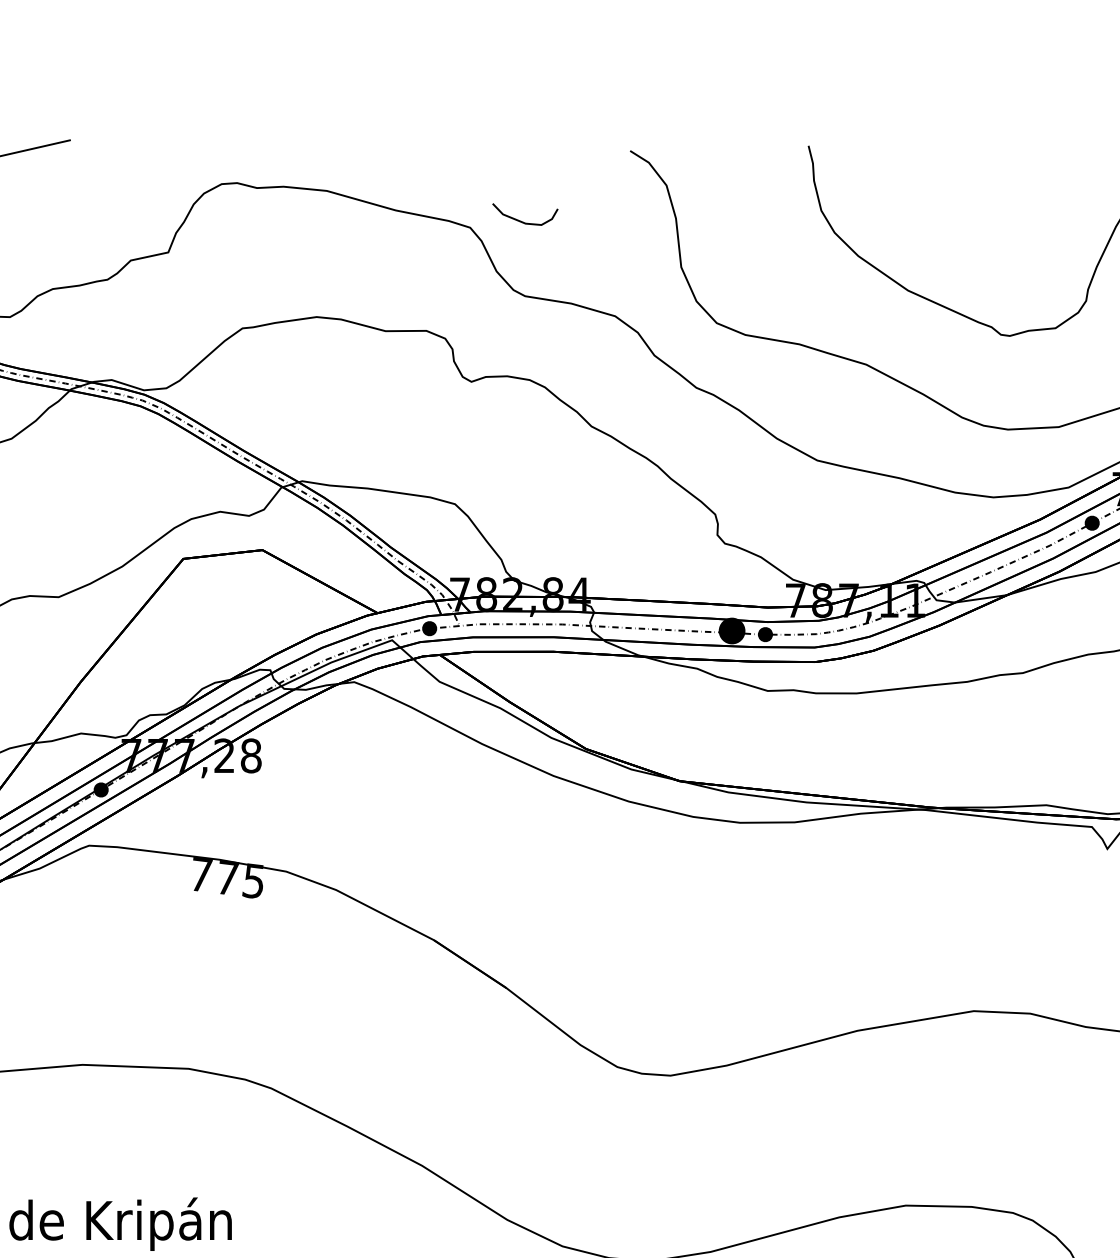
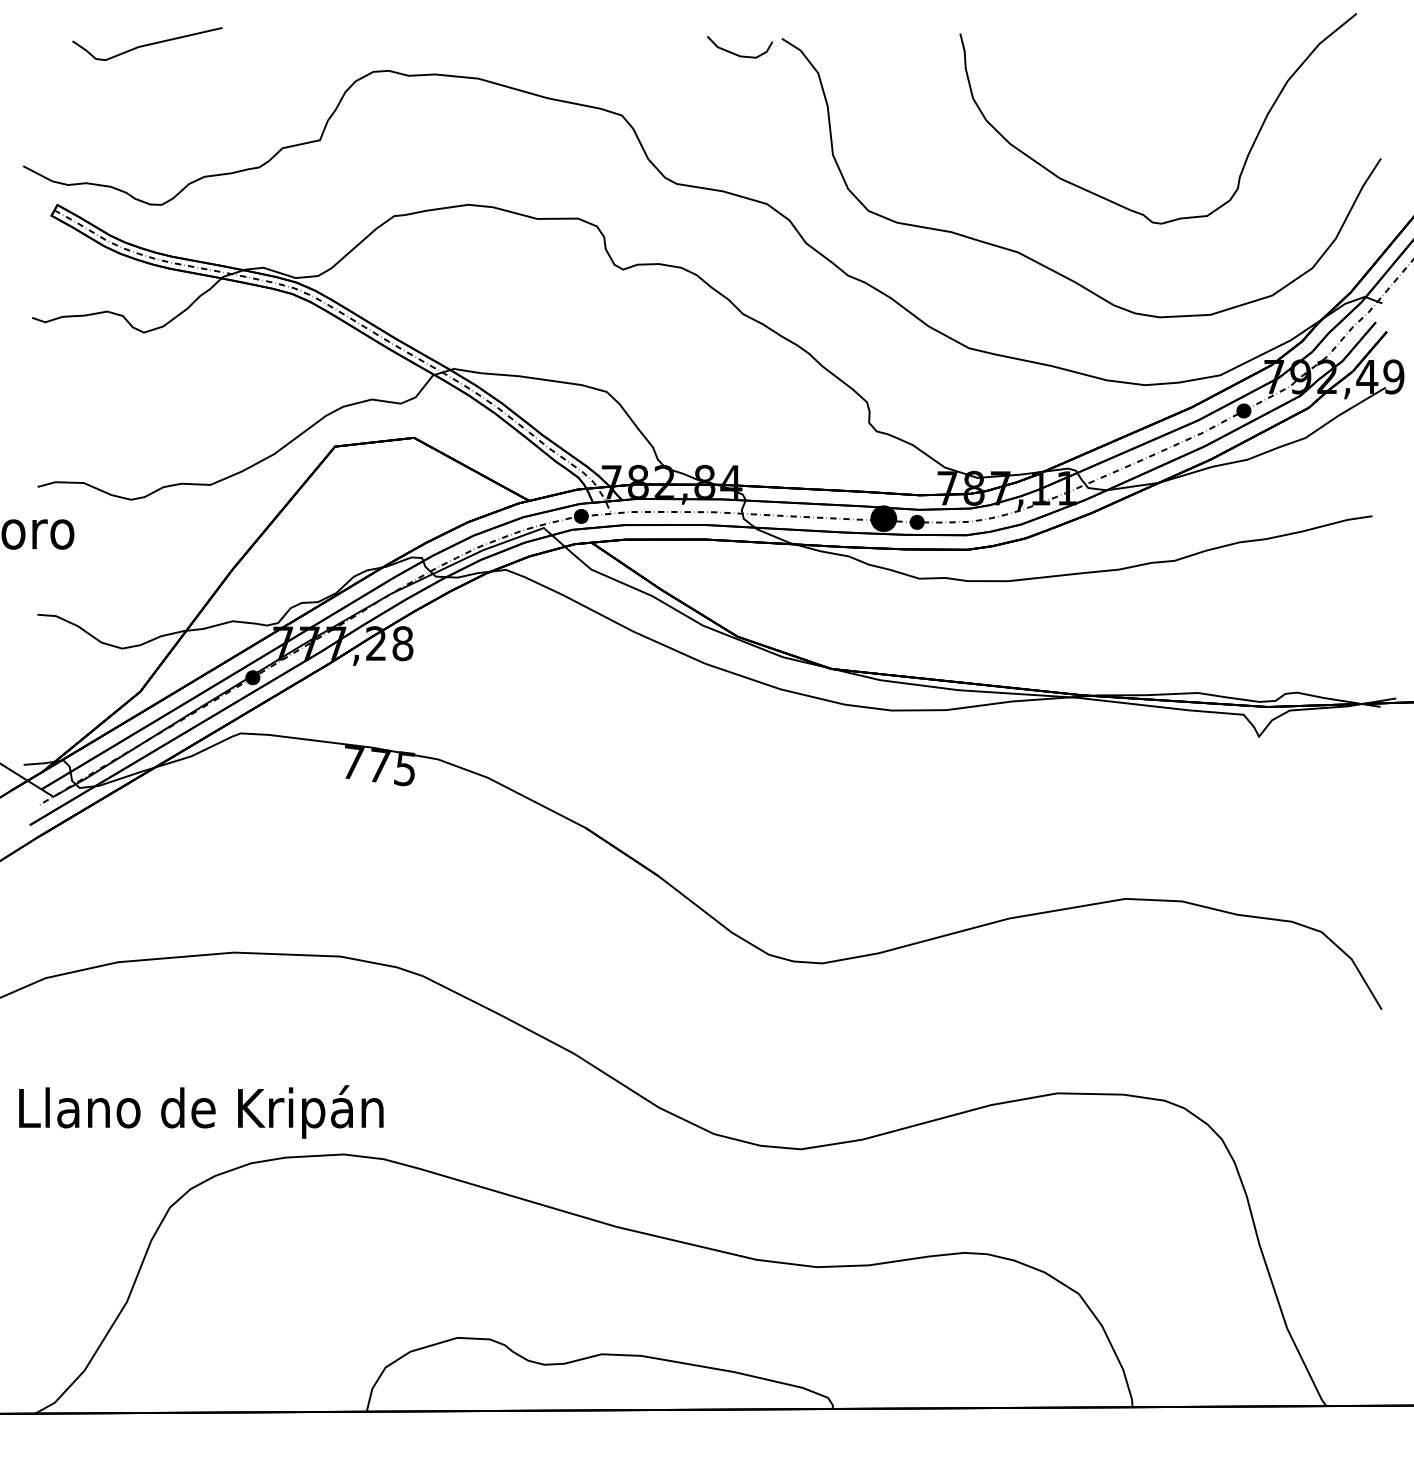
curve: (521, 220) -> (736, 53), moved

